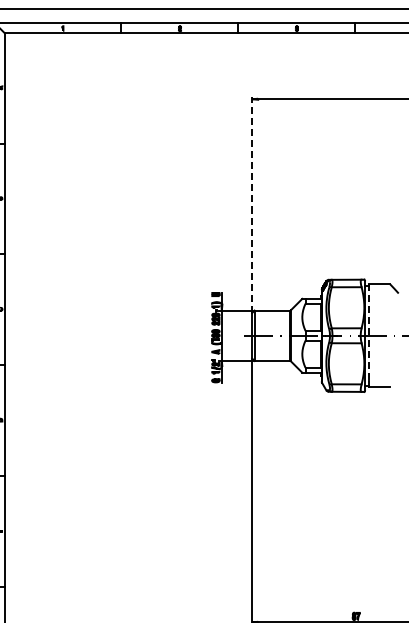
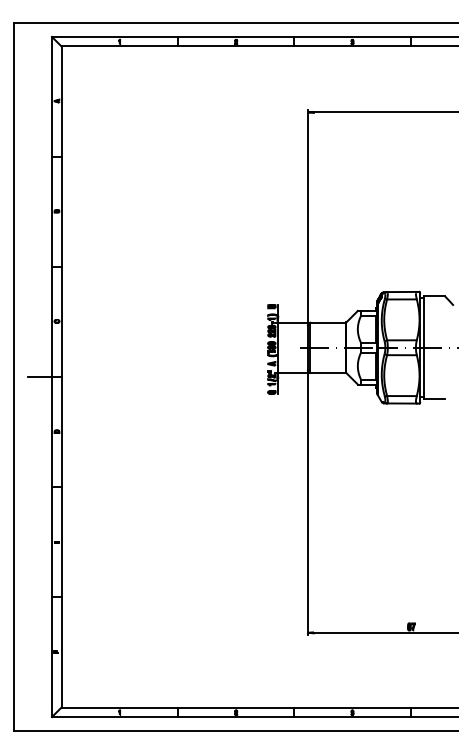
line: (251, 204) -> (307, 217), dashed -> solid
line: (369, 333) -> (424, 345), dashed -> solid

